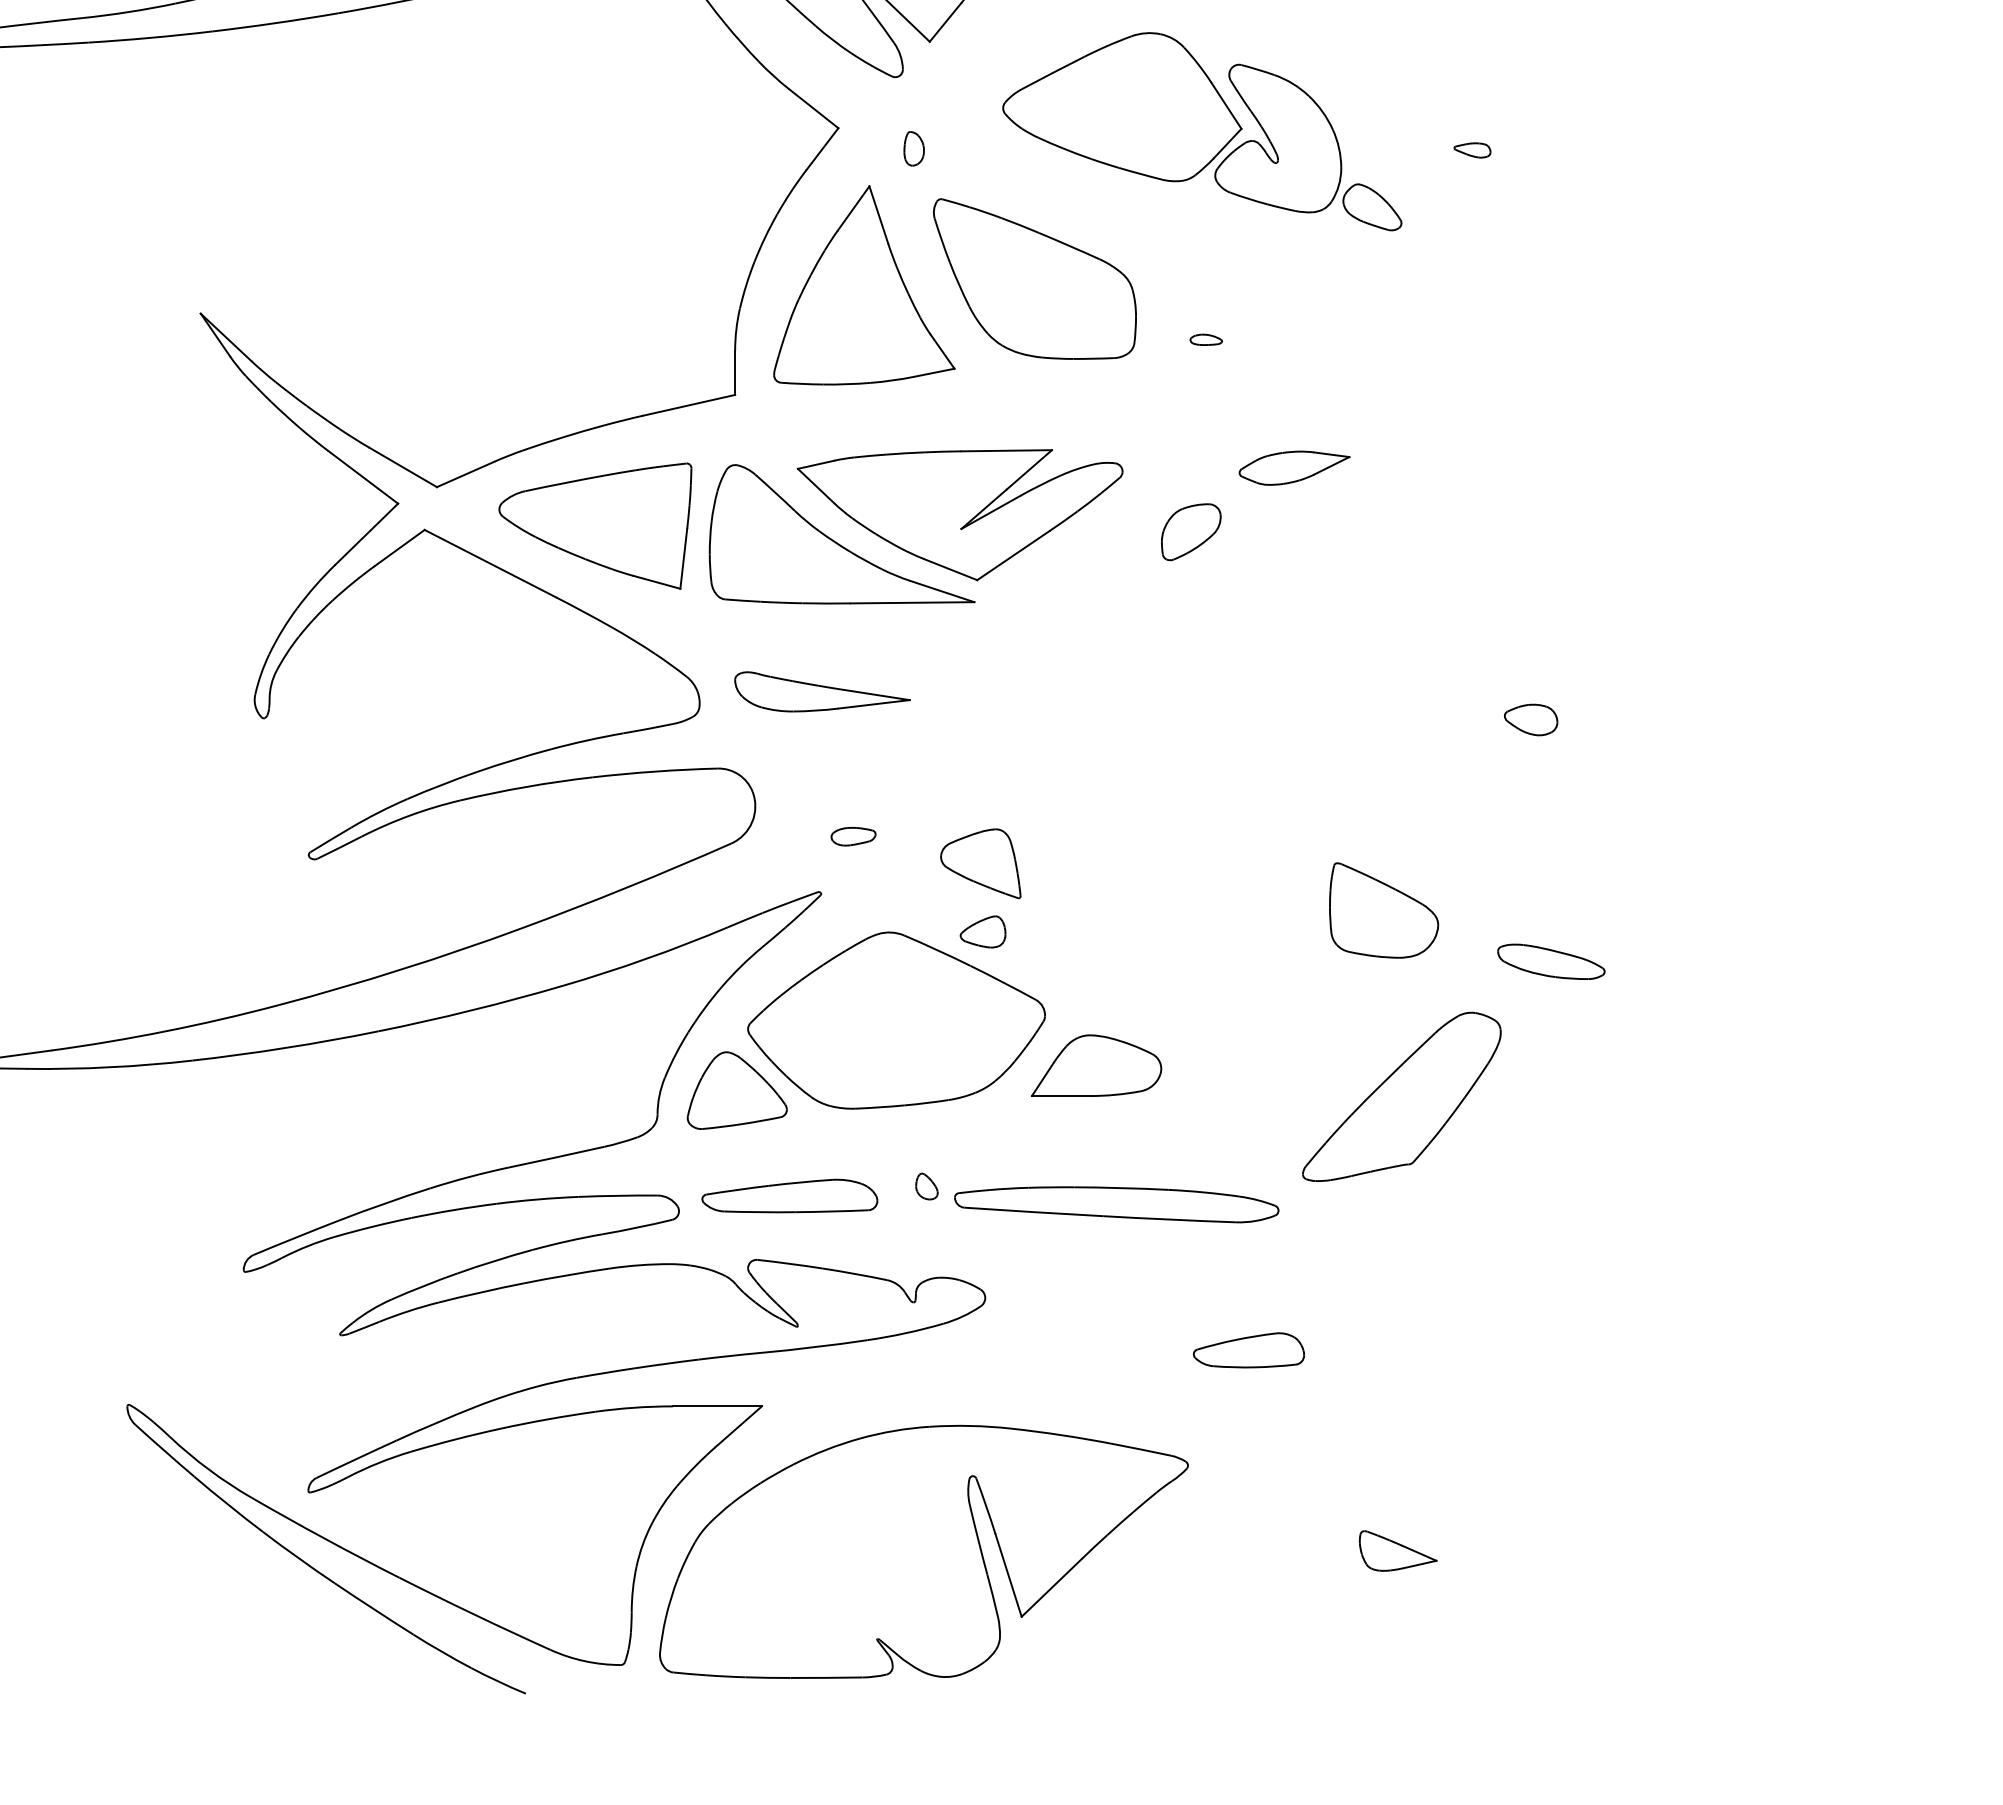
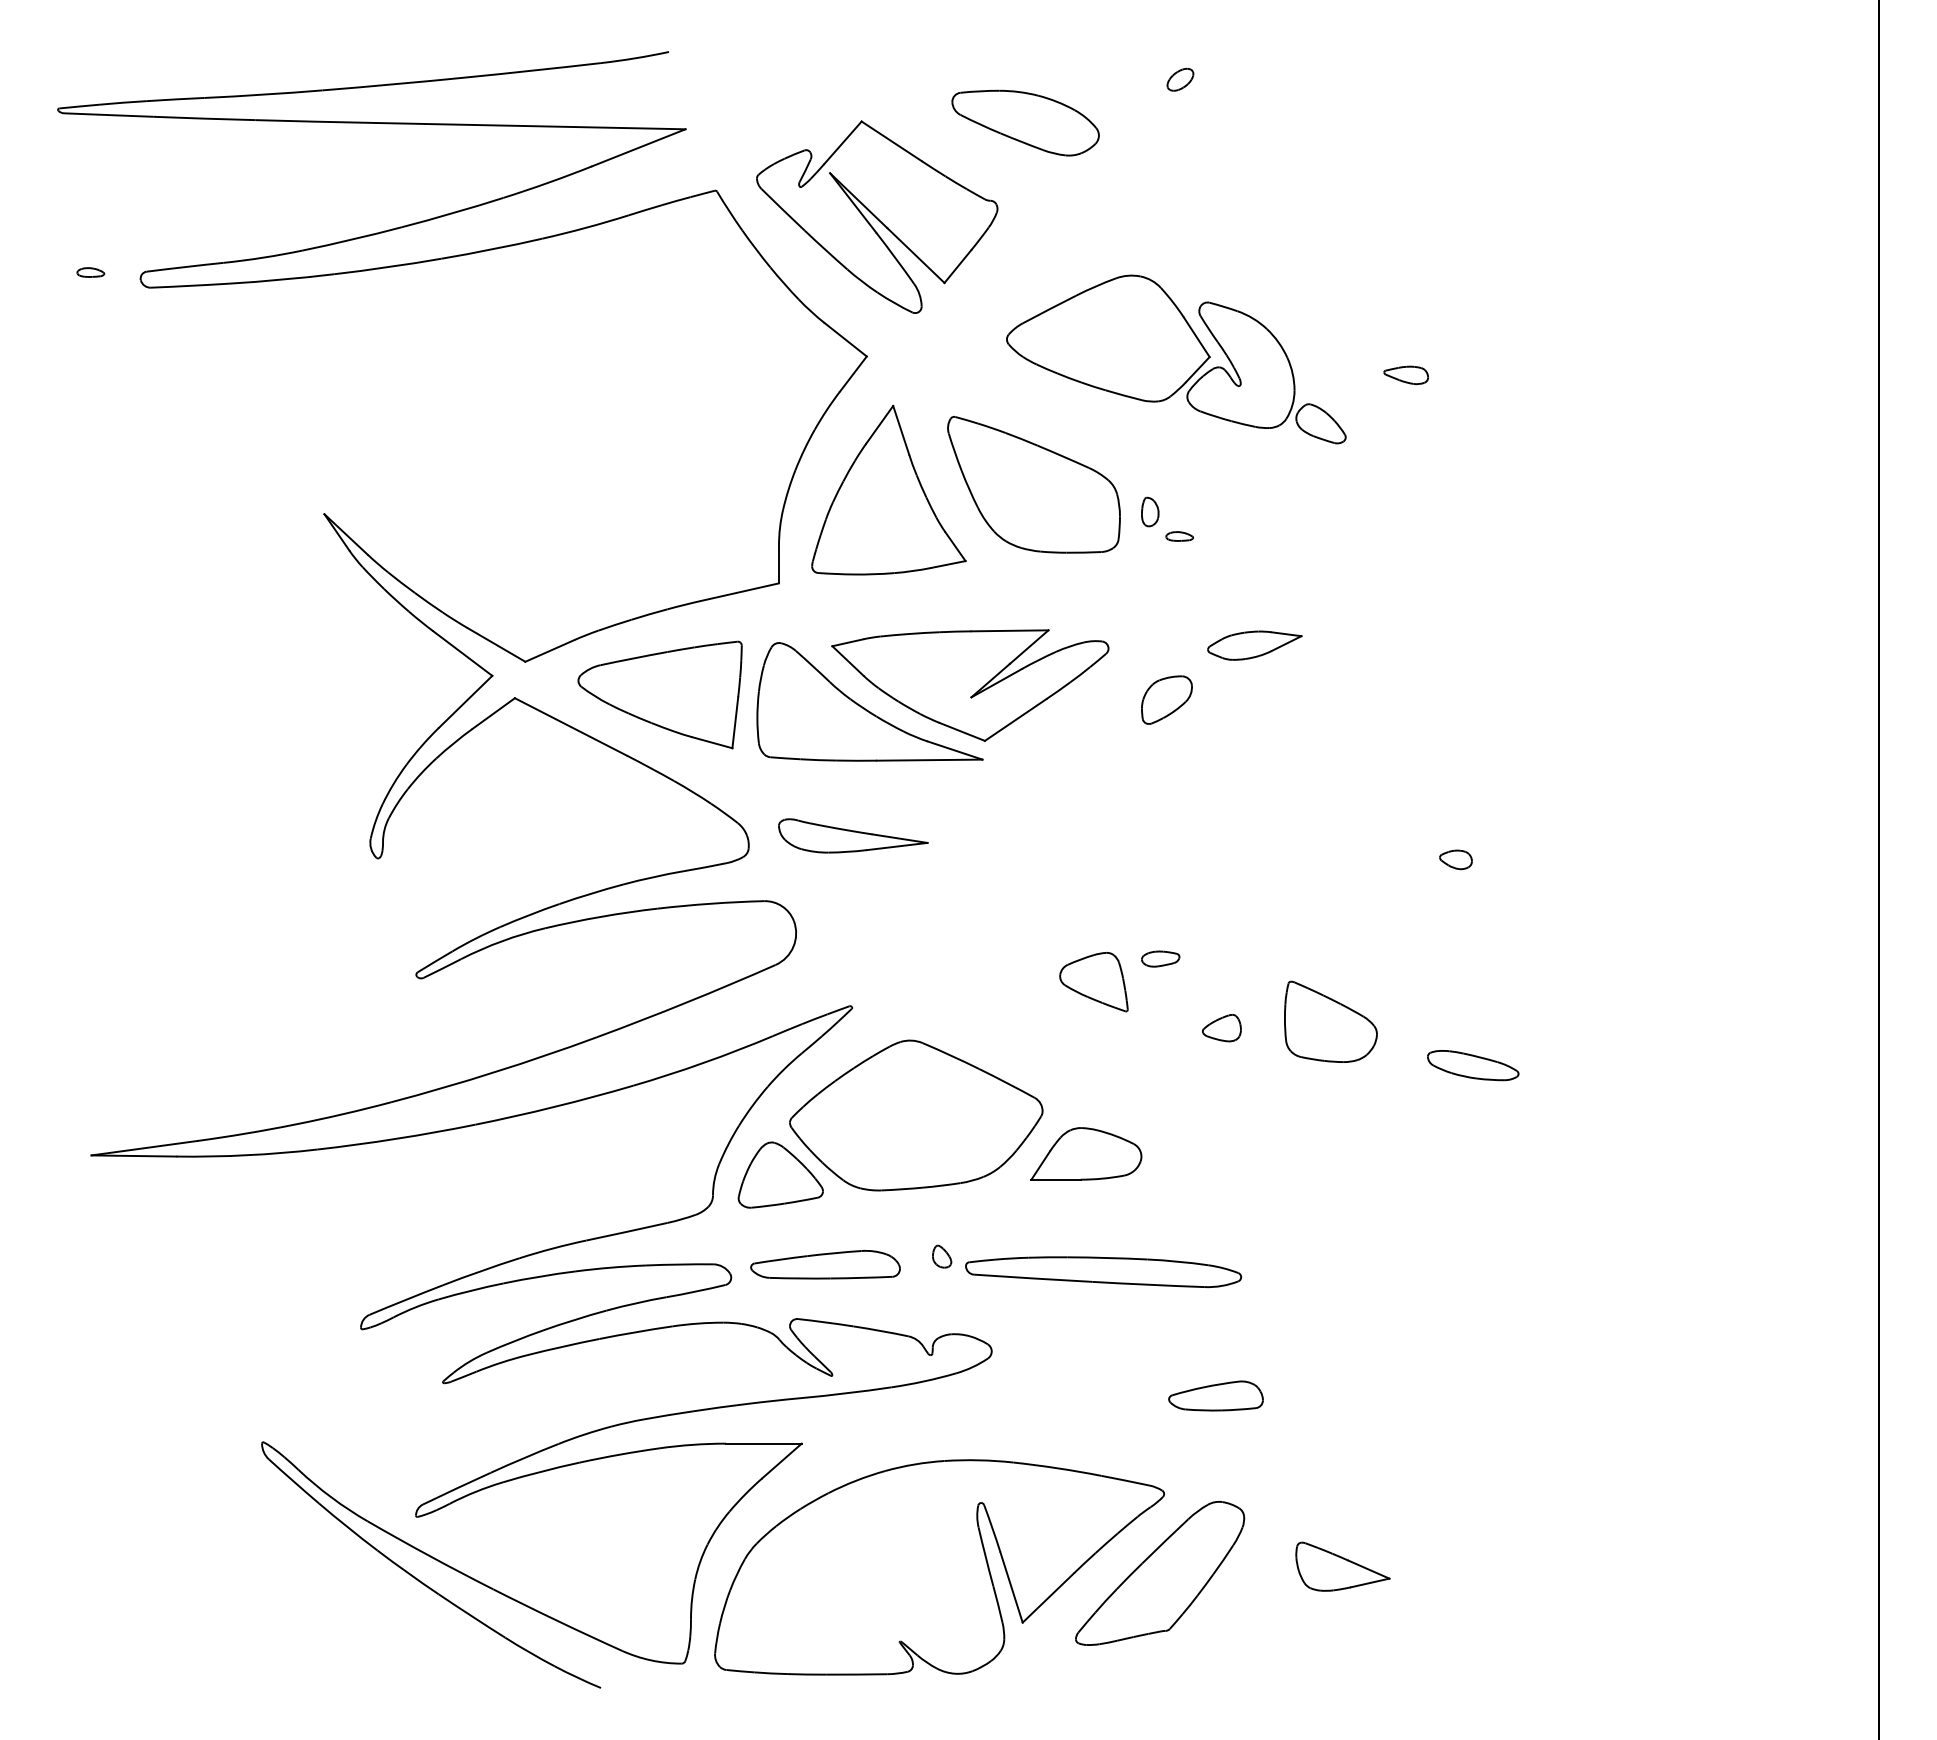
part: (914, 148) -> (1150, 511), moved
part: (1471, 150) -> (1405, 375), size x1.43
part: (1530, 719) -> (1455, 859), size x0.71
part: (853, 835) -> (1160, 958), moved
part: (980, 864) -> (1093, 982), moved
part: (982, 932) -> (1221, 1028), moved
part: (1402, 1096) -> (1160, 1573), moved
part: (1397, 1550) -> (1342, 1566), size x1.43

